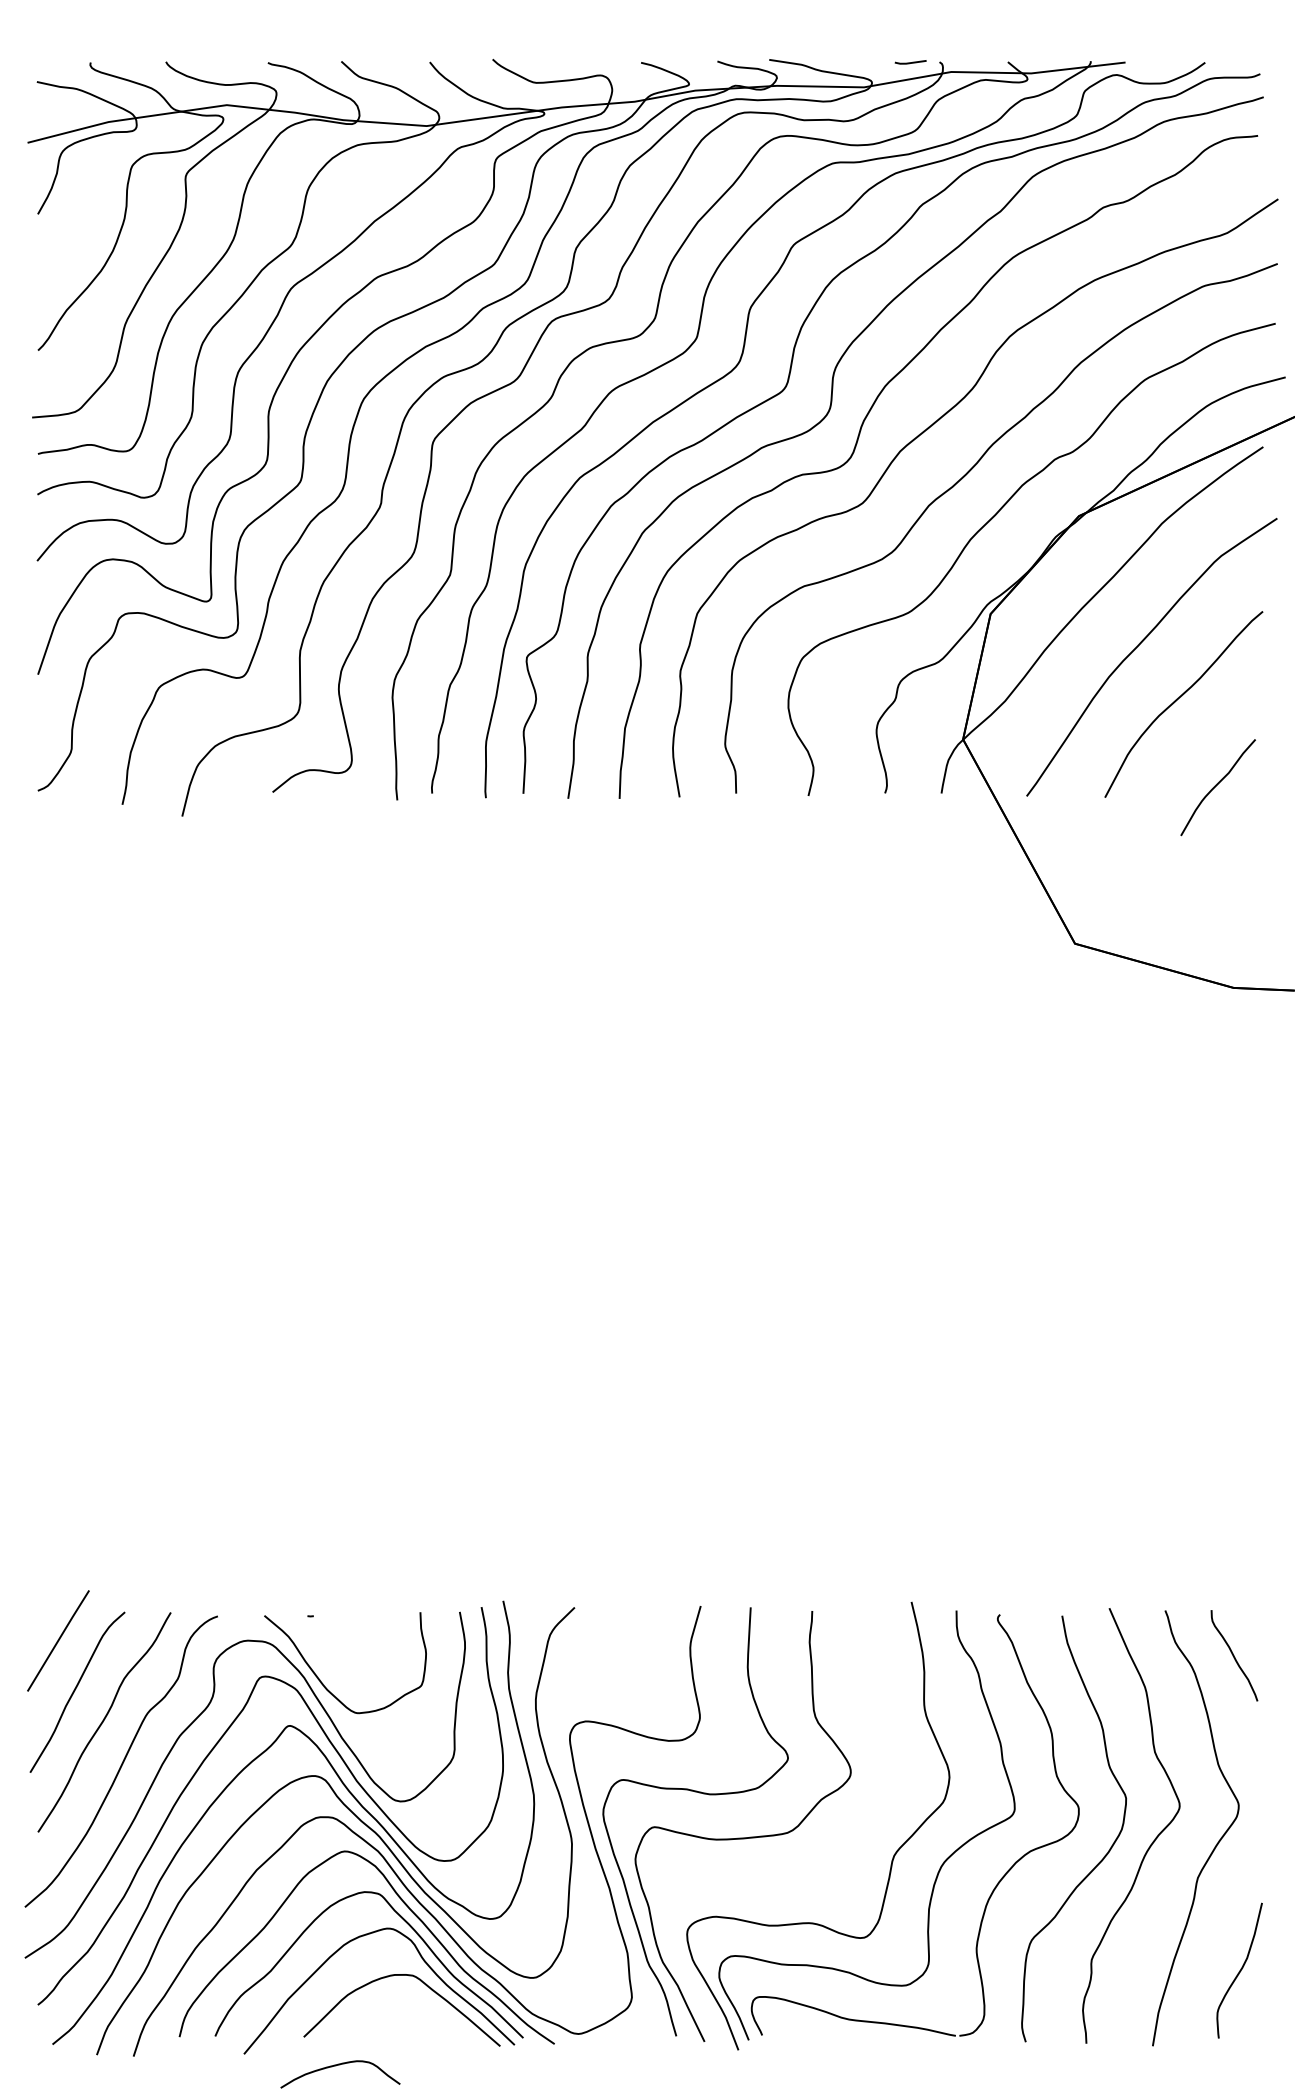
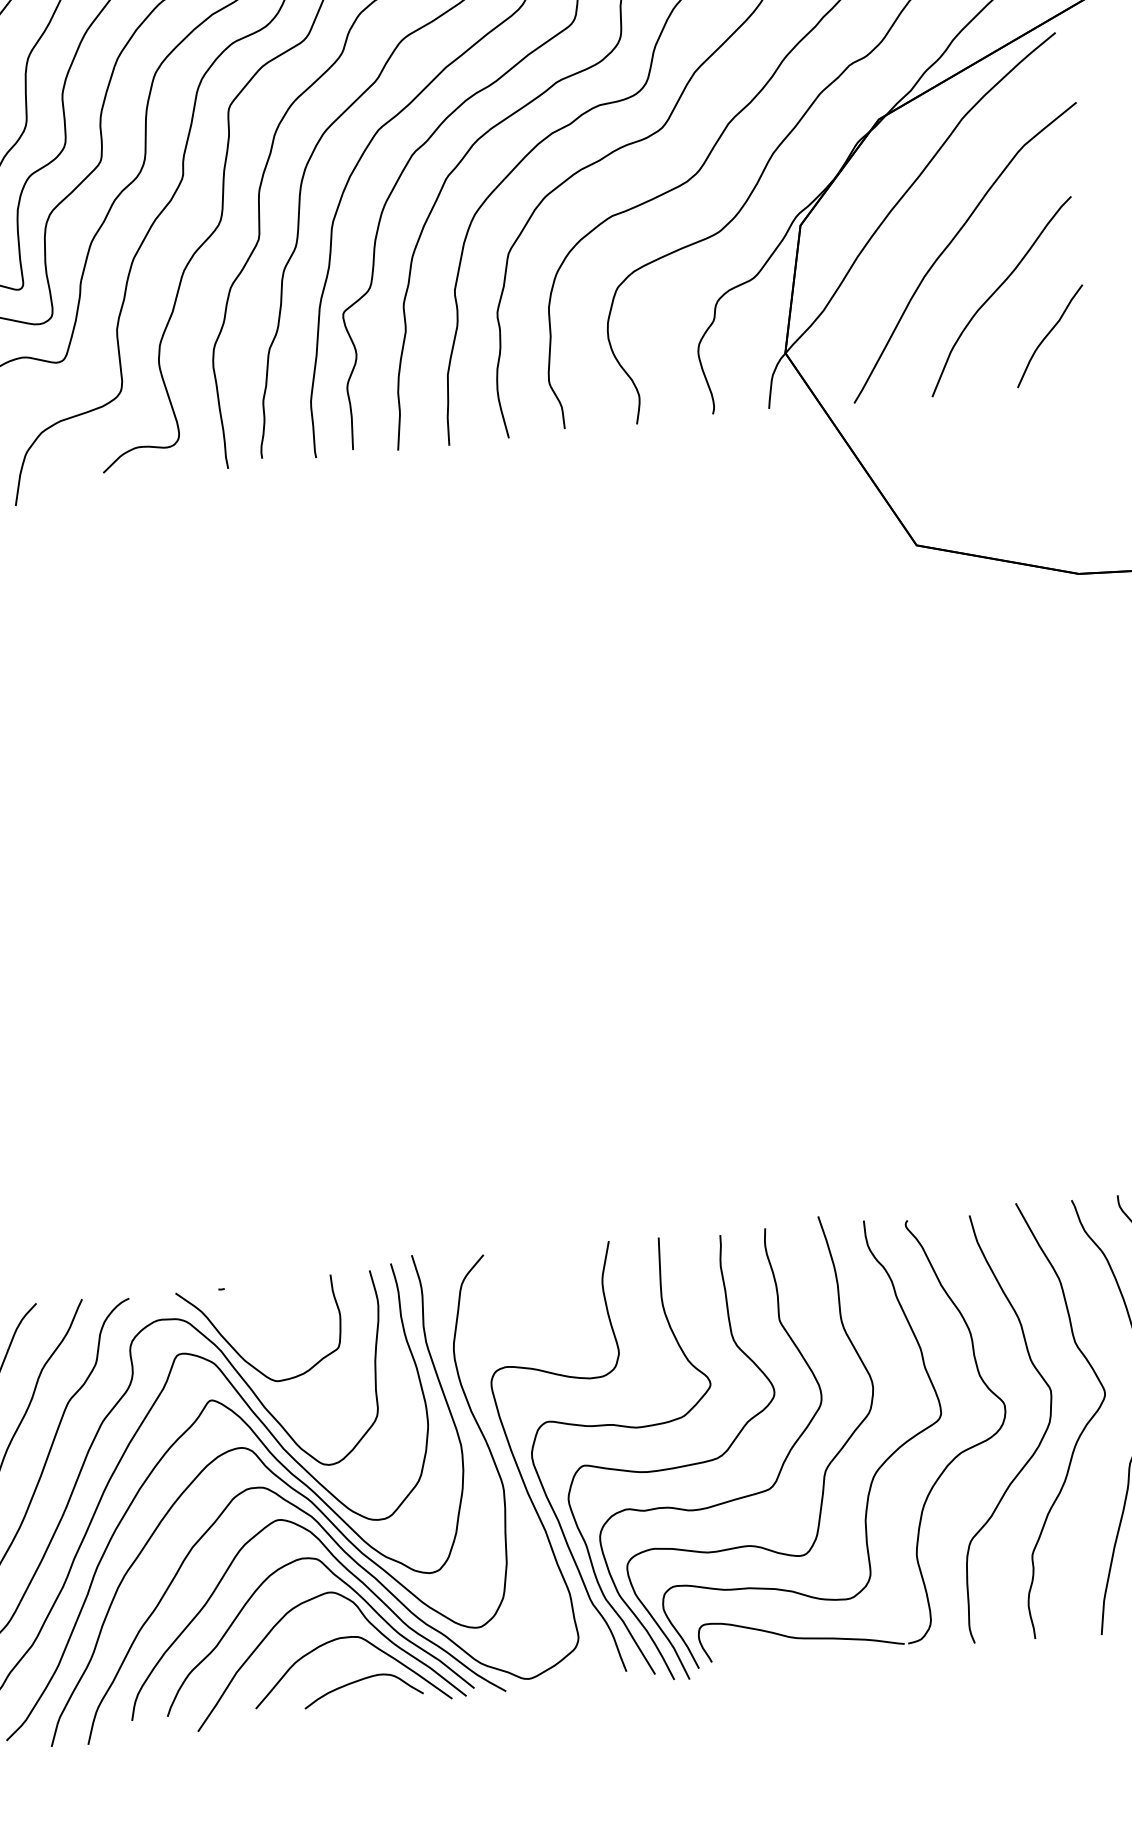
curve: (1216, 786) -> (1048, 335), moved
curve: (790, 1876) -> (724, 1501), added
curve: (336, 2066) -> (358, 1682), moved

